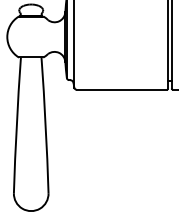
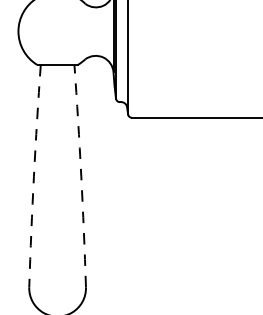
arc: (16, 125) -> (33, 176), solid -> dashed
arc: (45, 125) -> (80, 176), solid -> dashed

